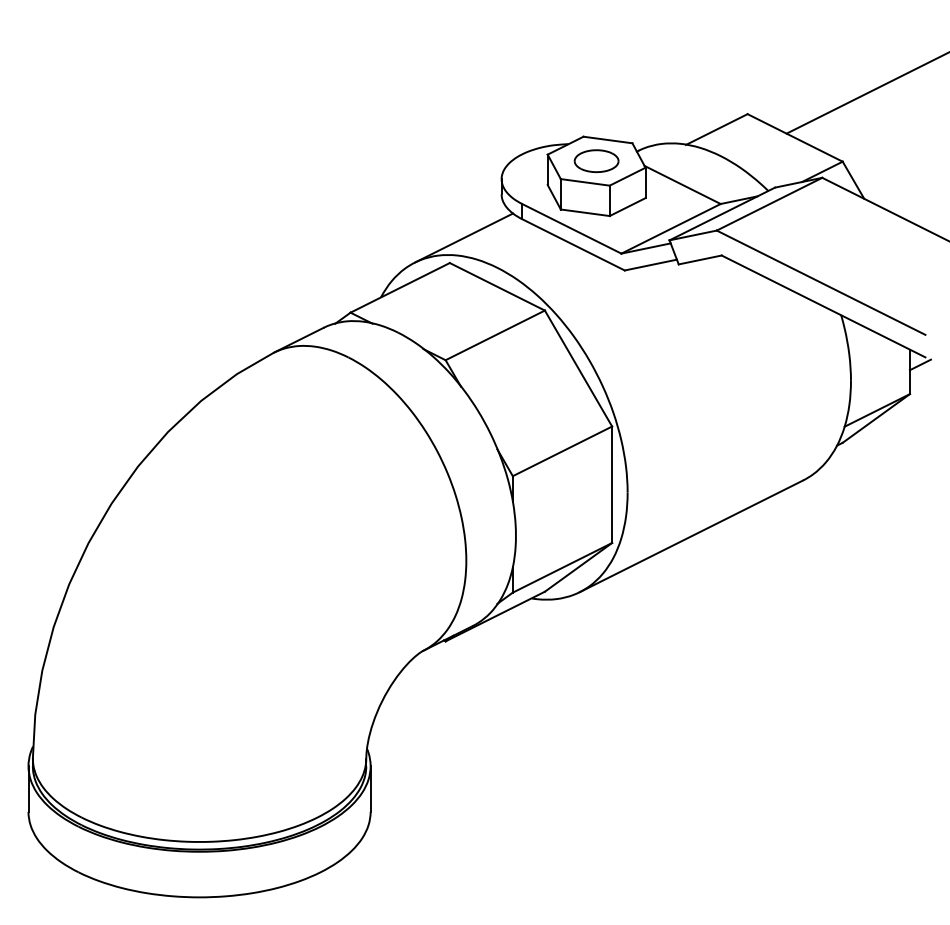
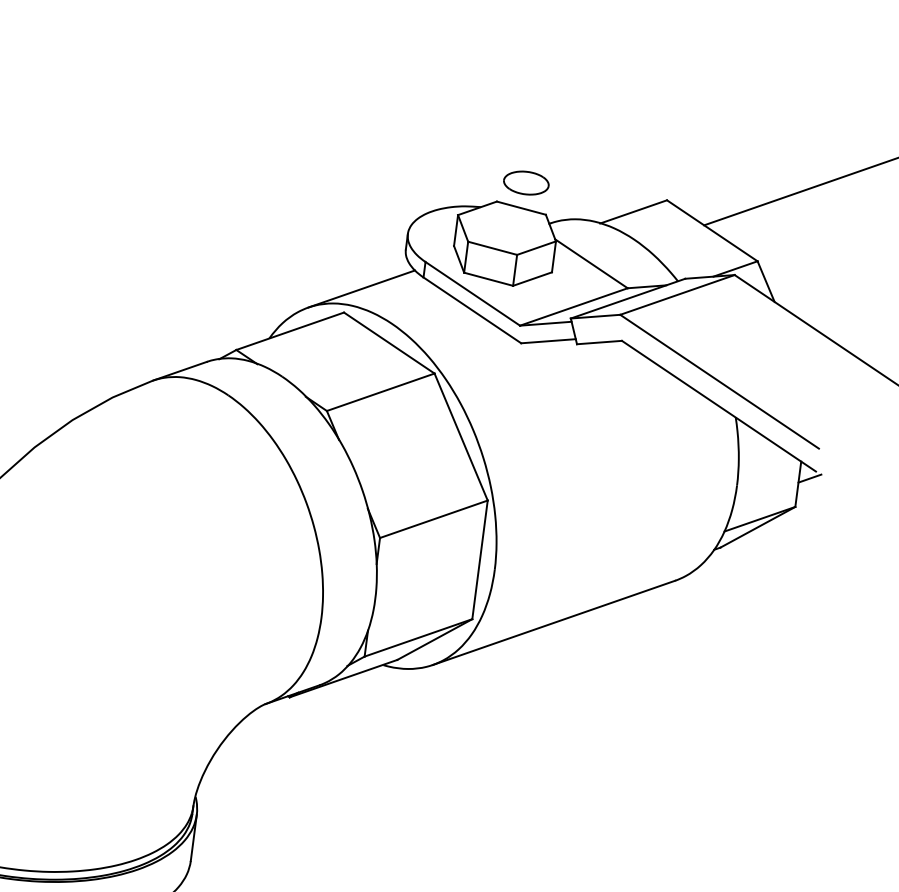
part: (596, 161) -> (526, 183), moved

